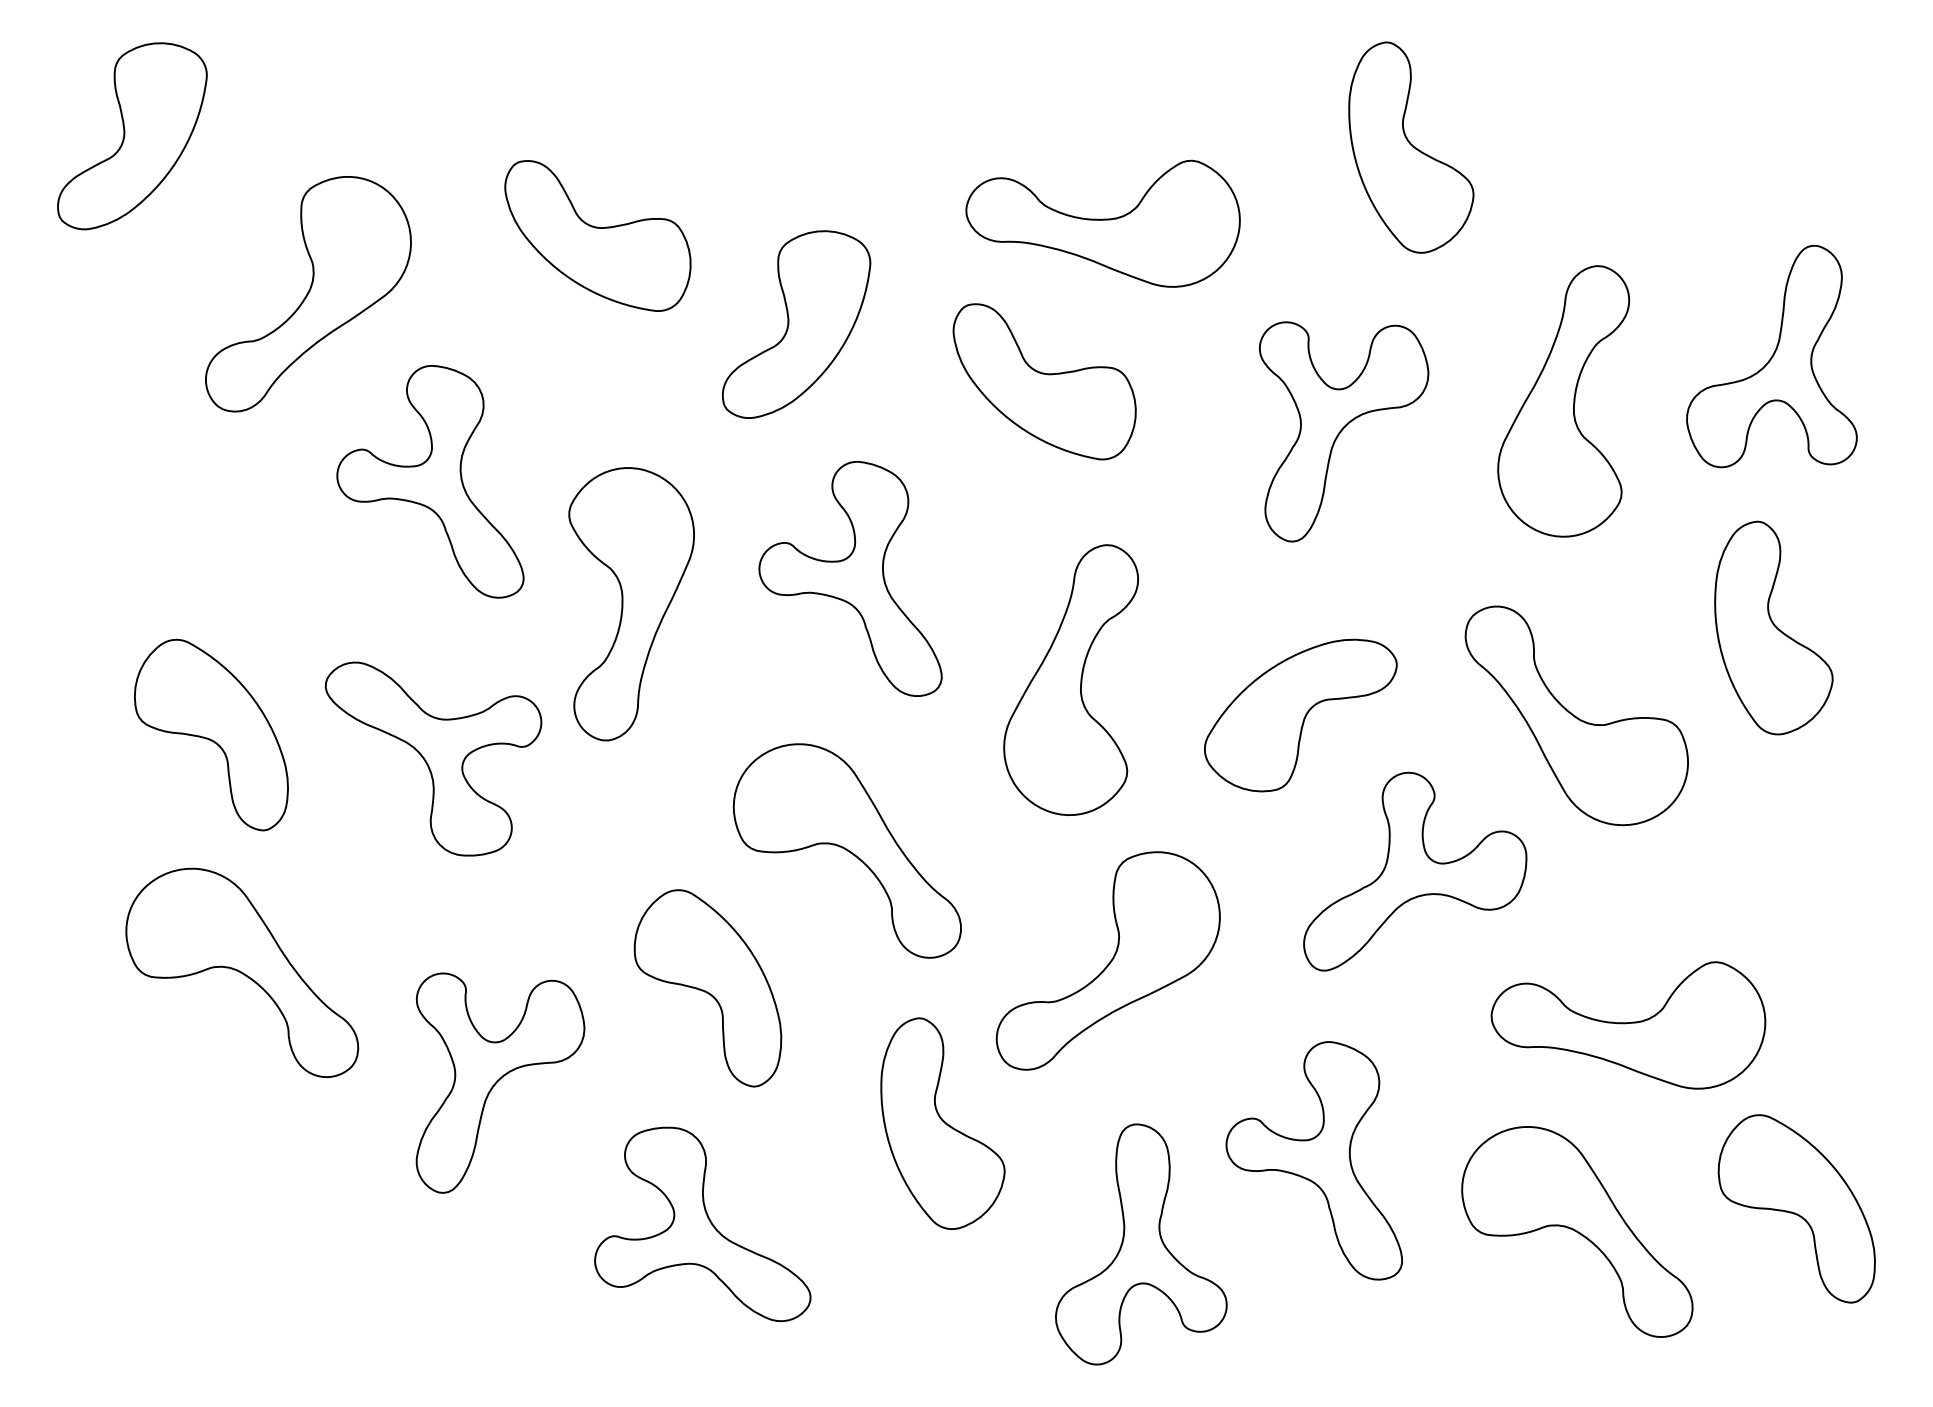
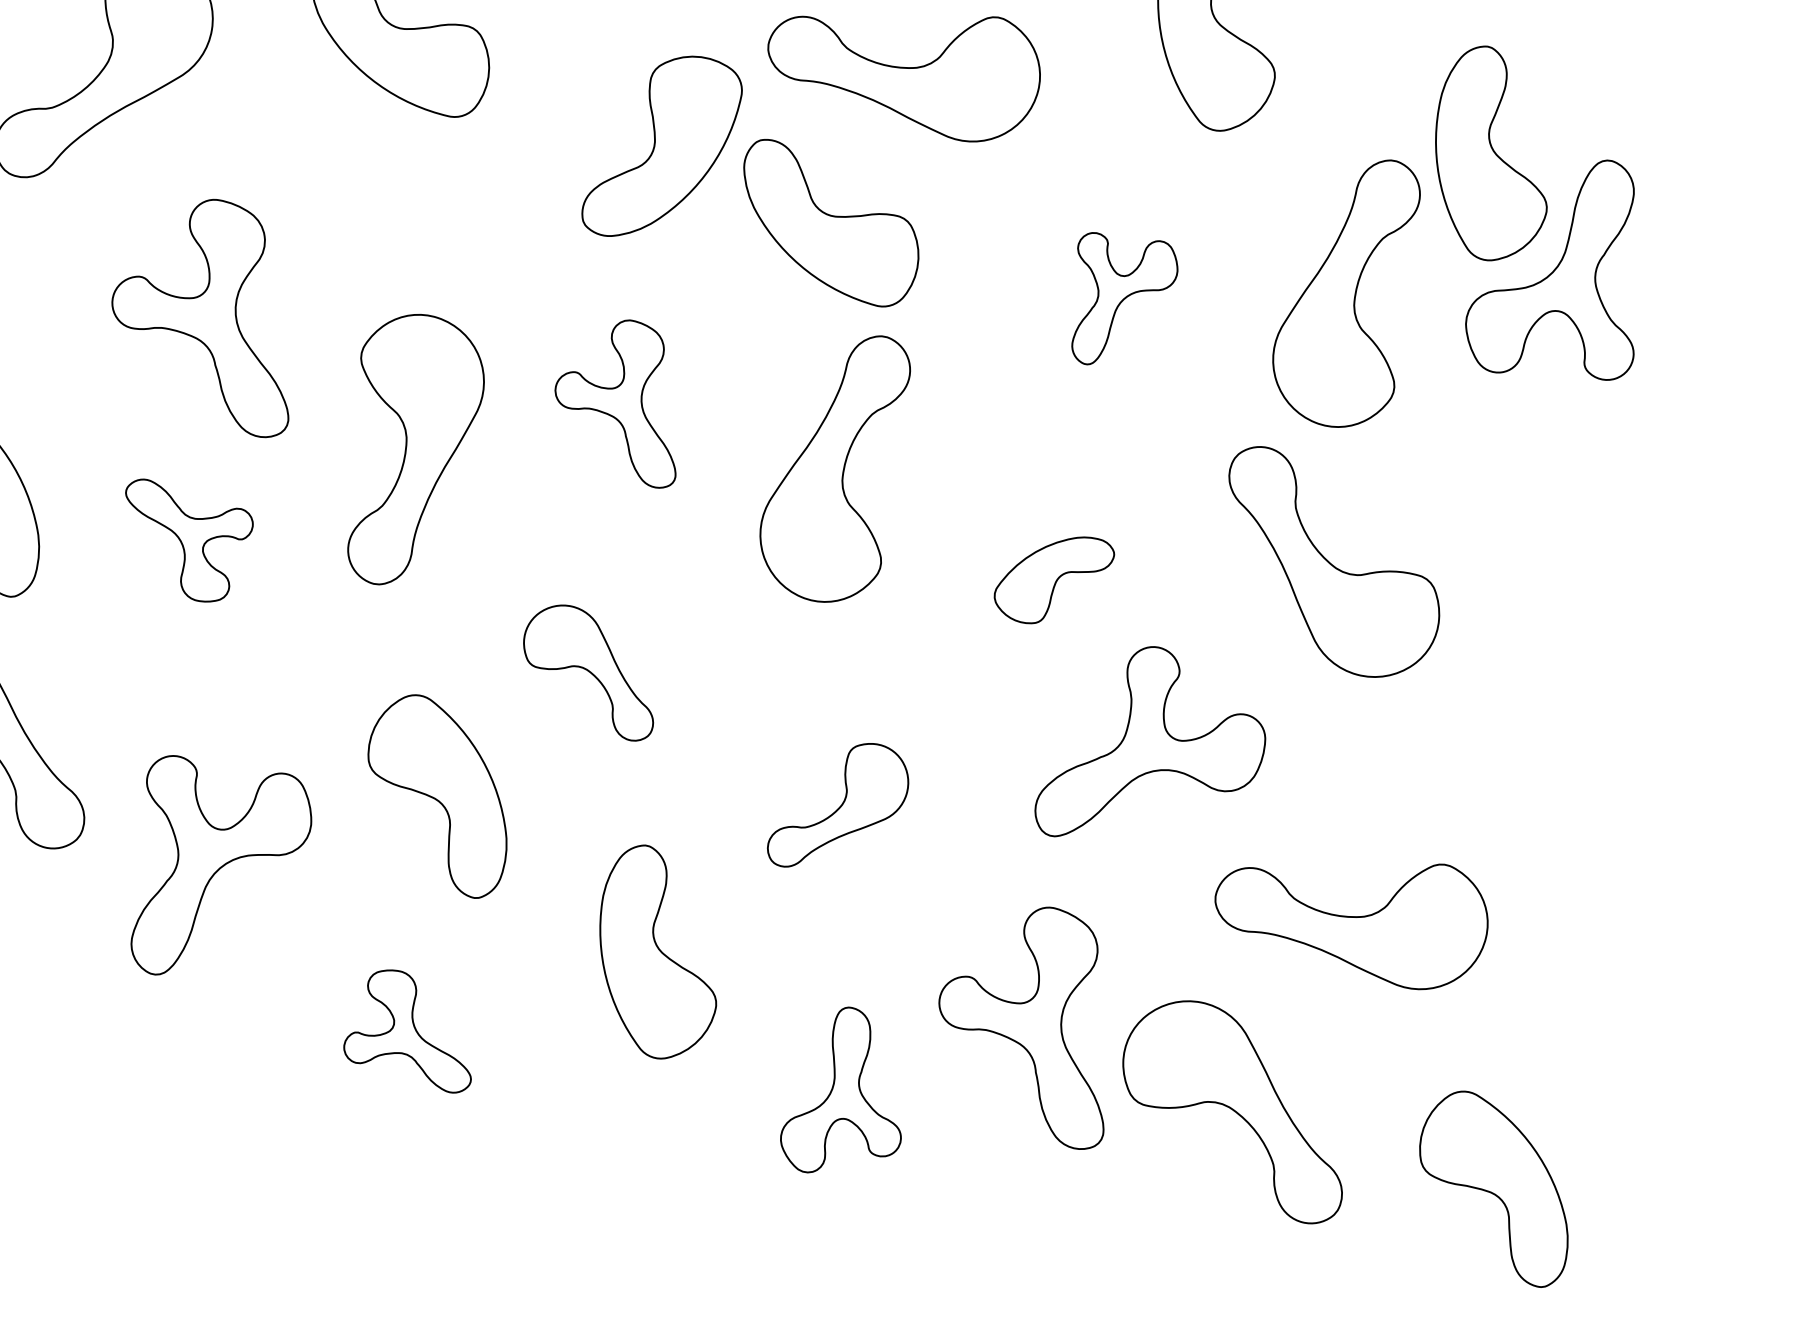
part: (796, 324) -> (662, 147), moved
part: (1344, 431) -> (1124, 301), size x0.6
part: (430, 481) -> (204, 314), moved
part: (850, 578) -> (618, 401), size x0.7
part: (631, 604) -> (414, 451), moved
part: (1773, 627) -> (1492, 153), moved
part: (1070, 679) -> (833, 466), moved
part: (1300, 715) -> (1053, 579), size x0.6
part: (1576, 715) -> (1332, 563), moved
part: (433, 758) -> (186, 541), size x0.6
part: (846, 850) -> (588, 671), size x0.6
part: (1107, 960) -> (838, 805), size x0.6
part: (1796, 1208) -> (1494, 1188), moved
part: (702, 1224) -> (410, 1030), size x0.6
part: (1577, 1231) -> (1234, 1110), moved
part: (1141, 1244) -> (845, 1091), size x0.7

